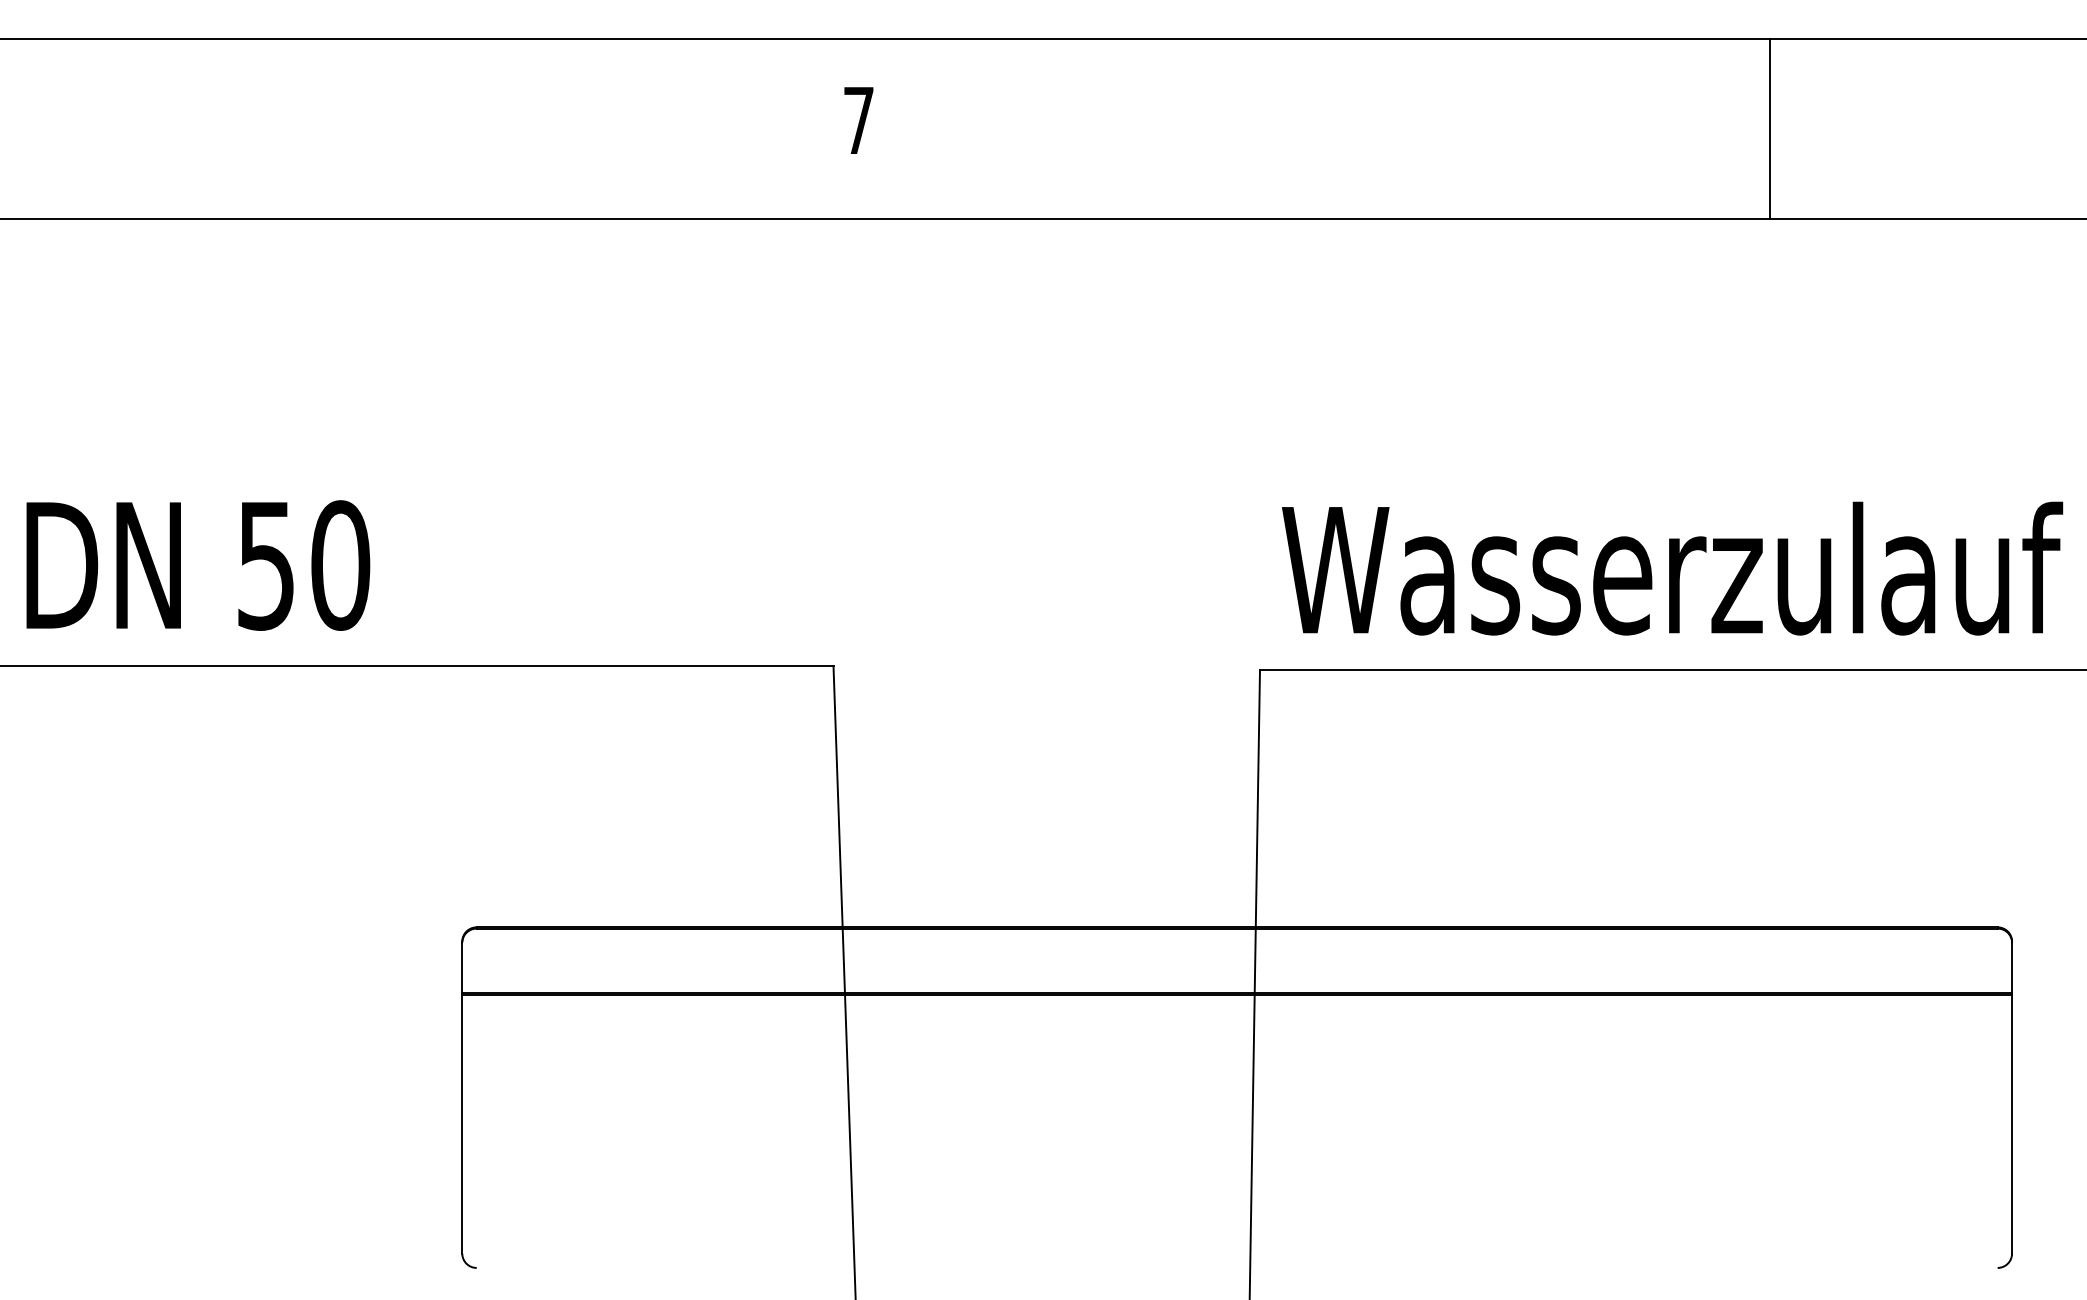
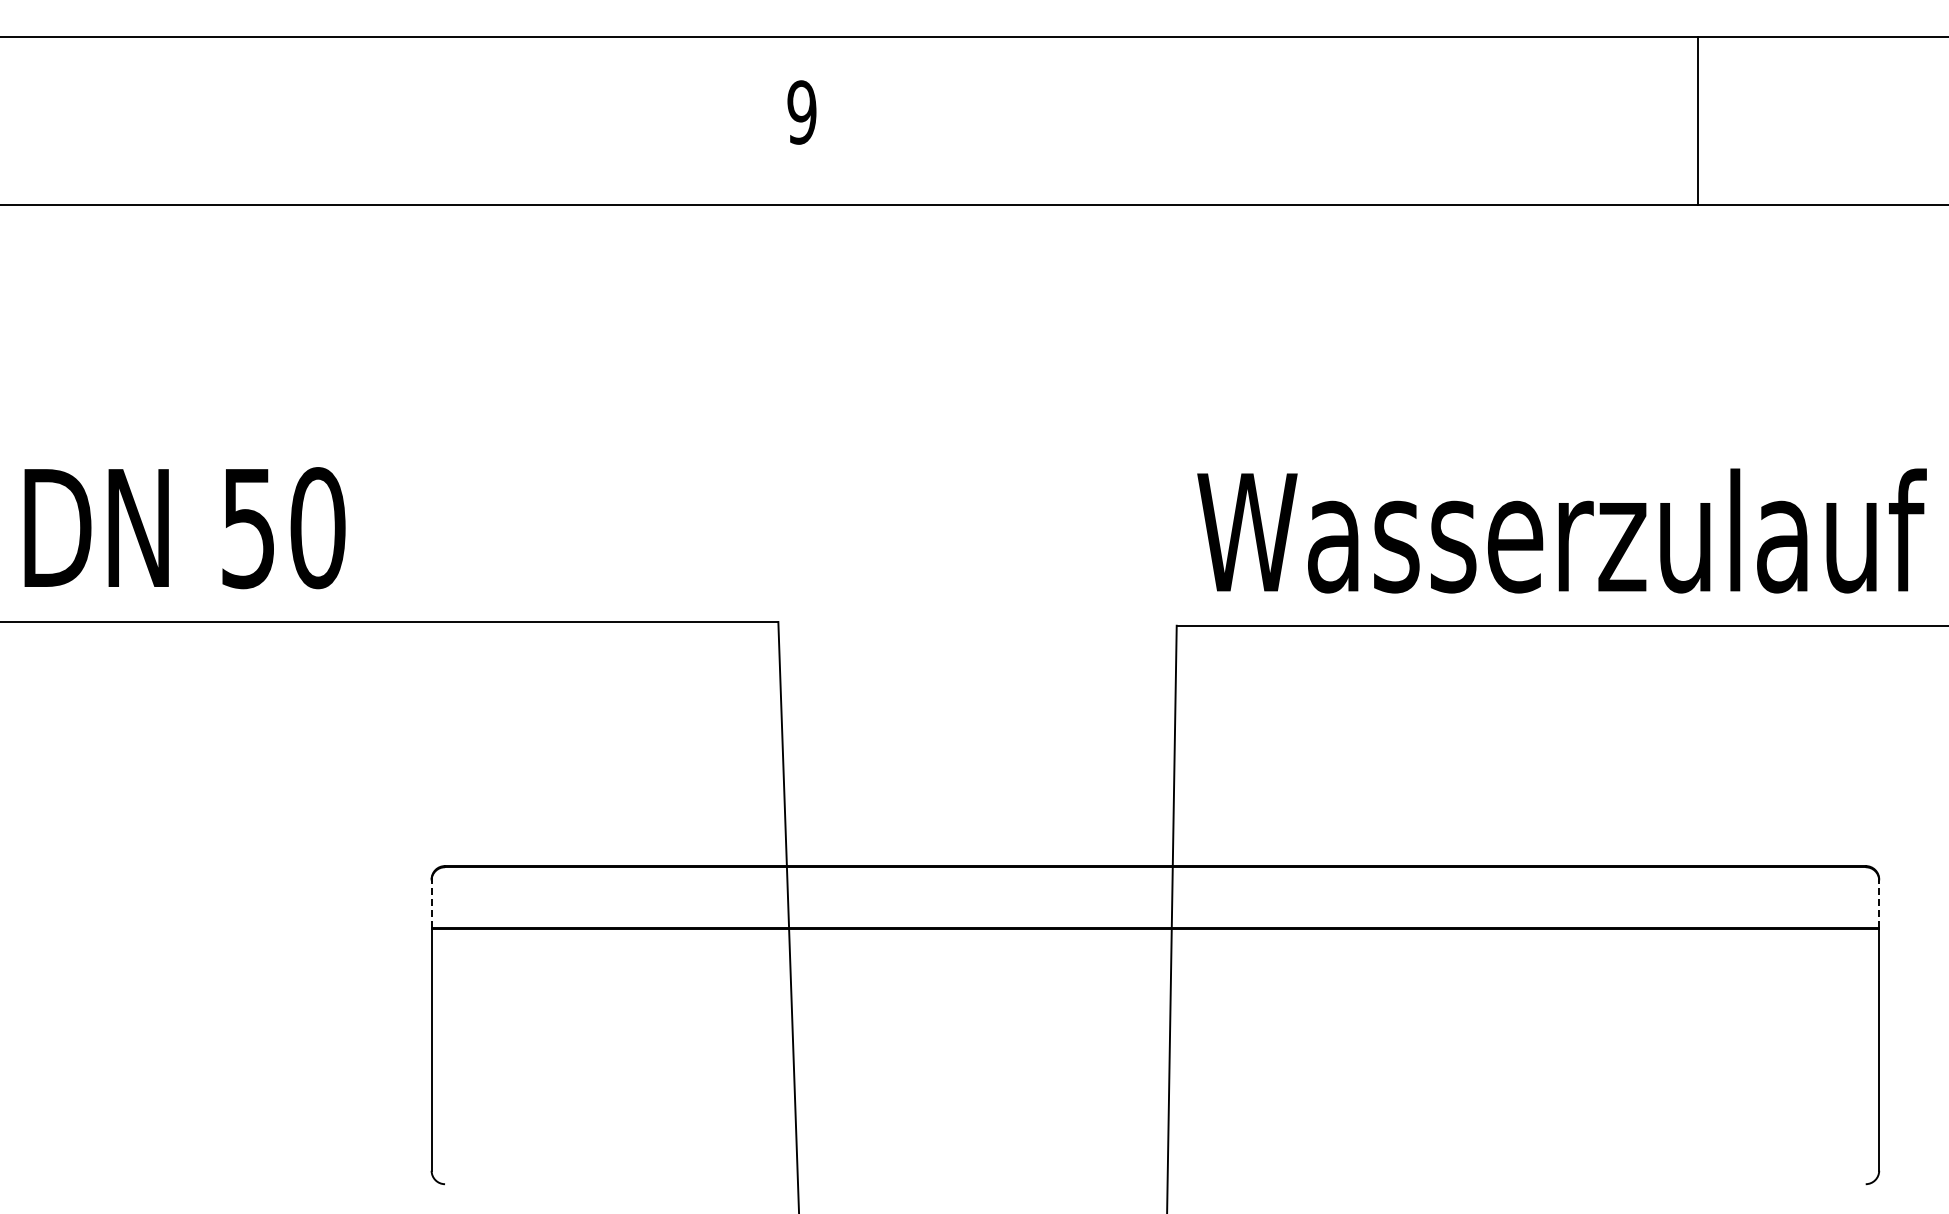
text: (858, 120) -> (801, 112), 7 -> 9
line: (1770, 129) -> (1697, 120), moved
line: (462, 968) -> (431, 904), solid -> dashed
line: (2012, 968) -> (1879, 904), solid -> dashed

